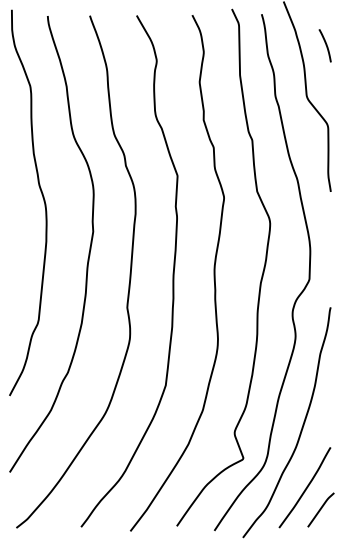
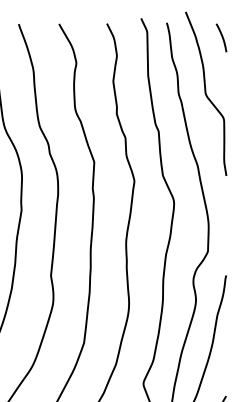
curve: (325, 45) -> (221, 37), moved

